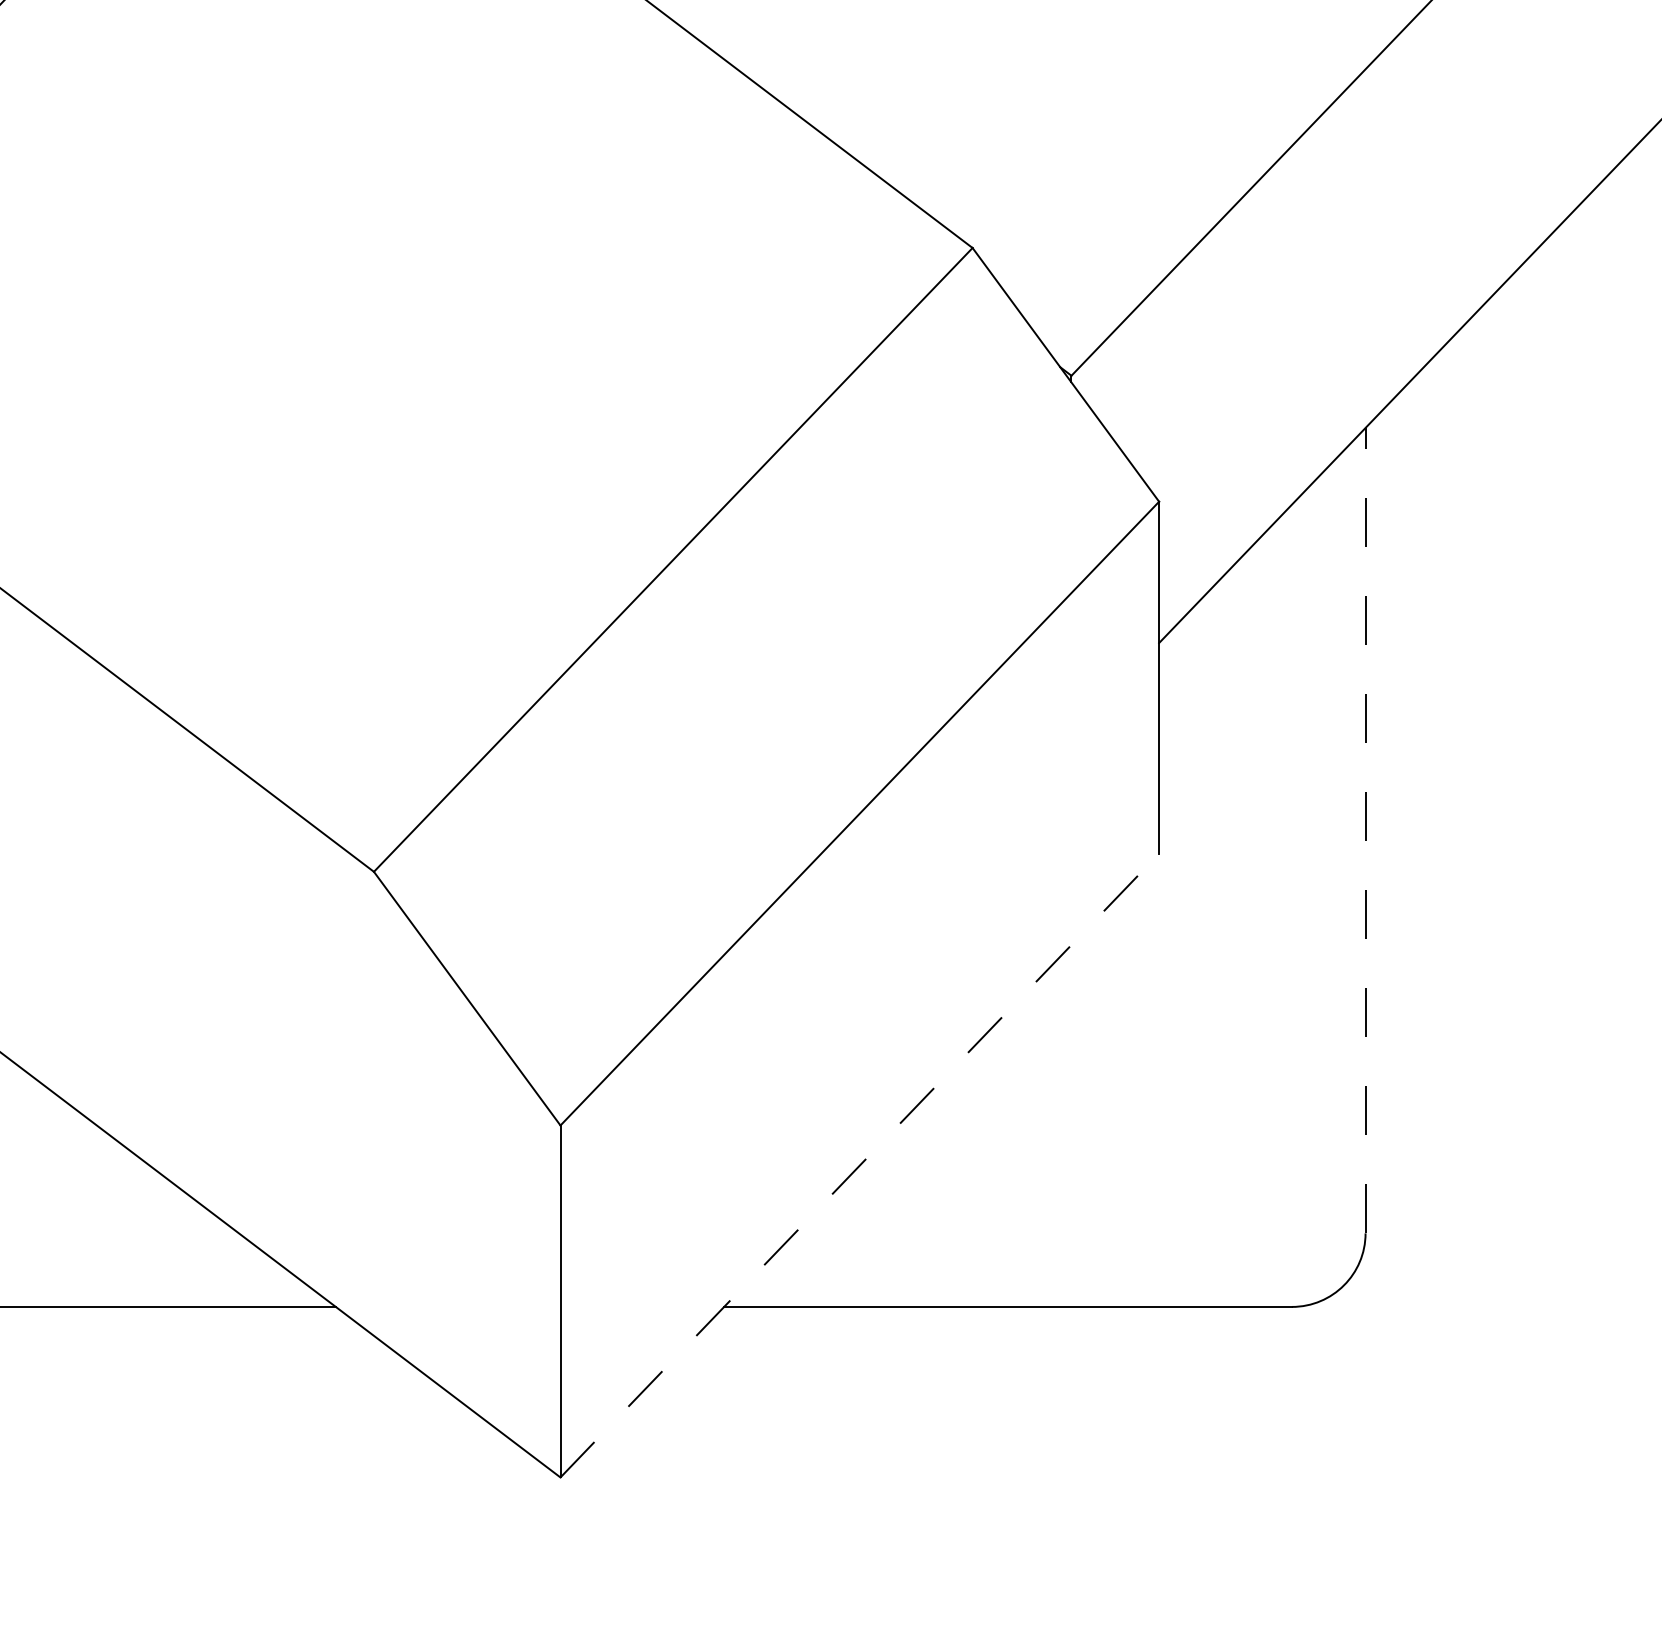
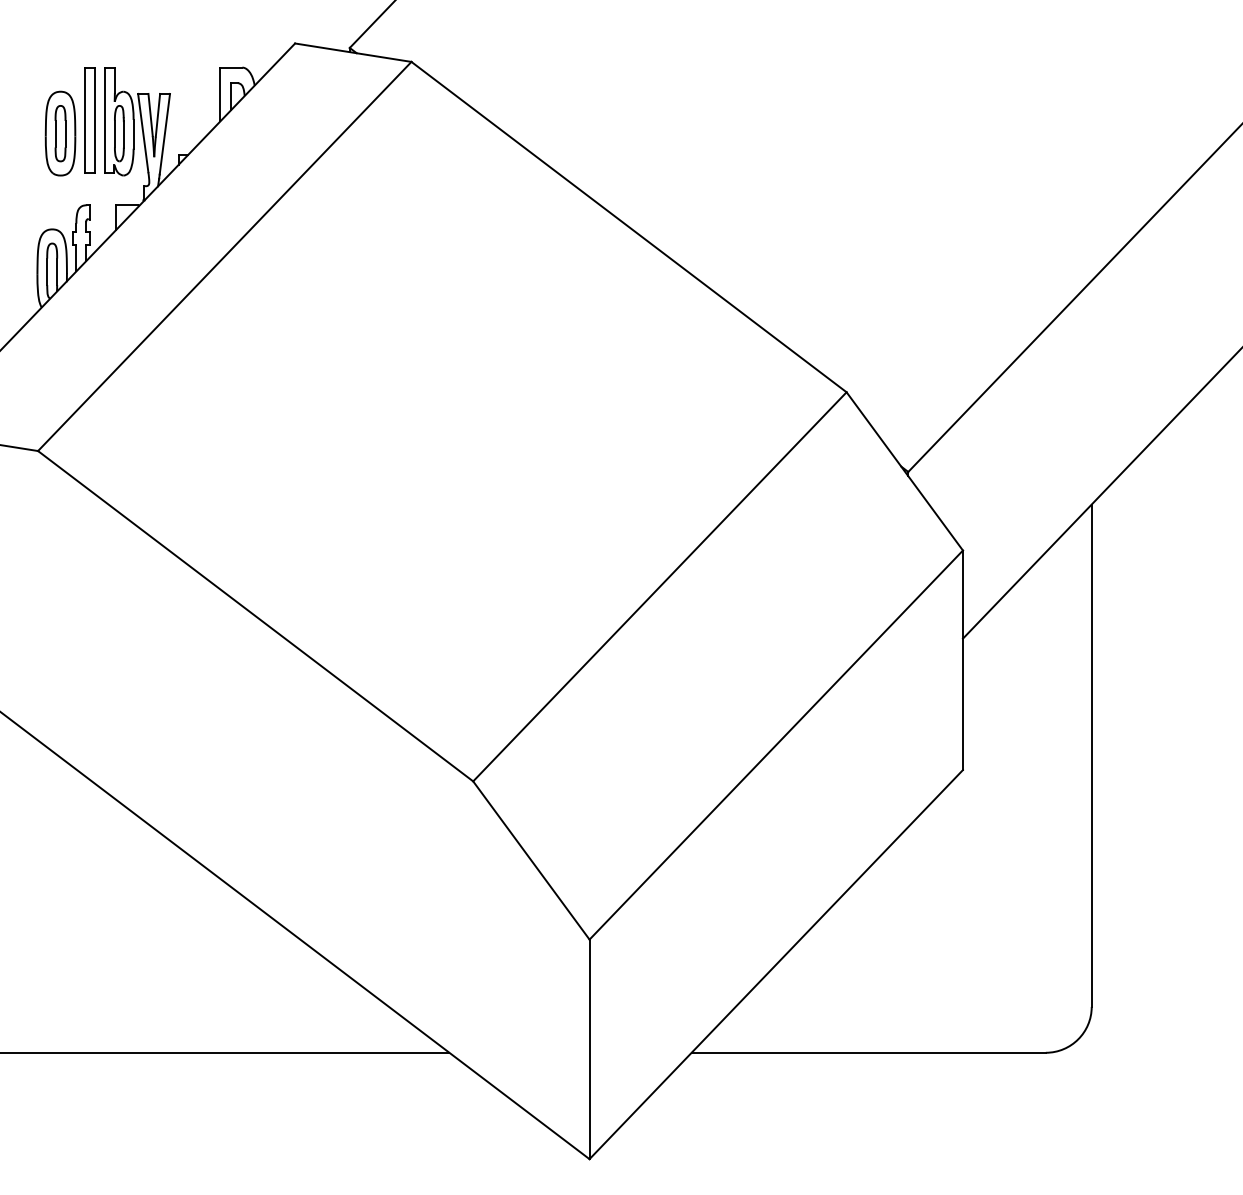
line: (1365, 830) -> (1091, 755), dashed -> solid
line: (860, 1165) -> (776, 964), dashed -> solid

